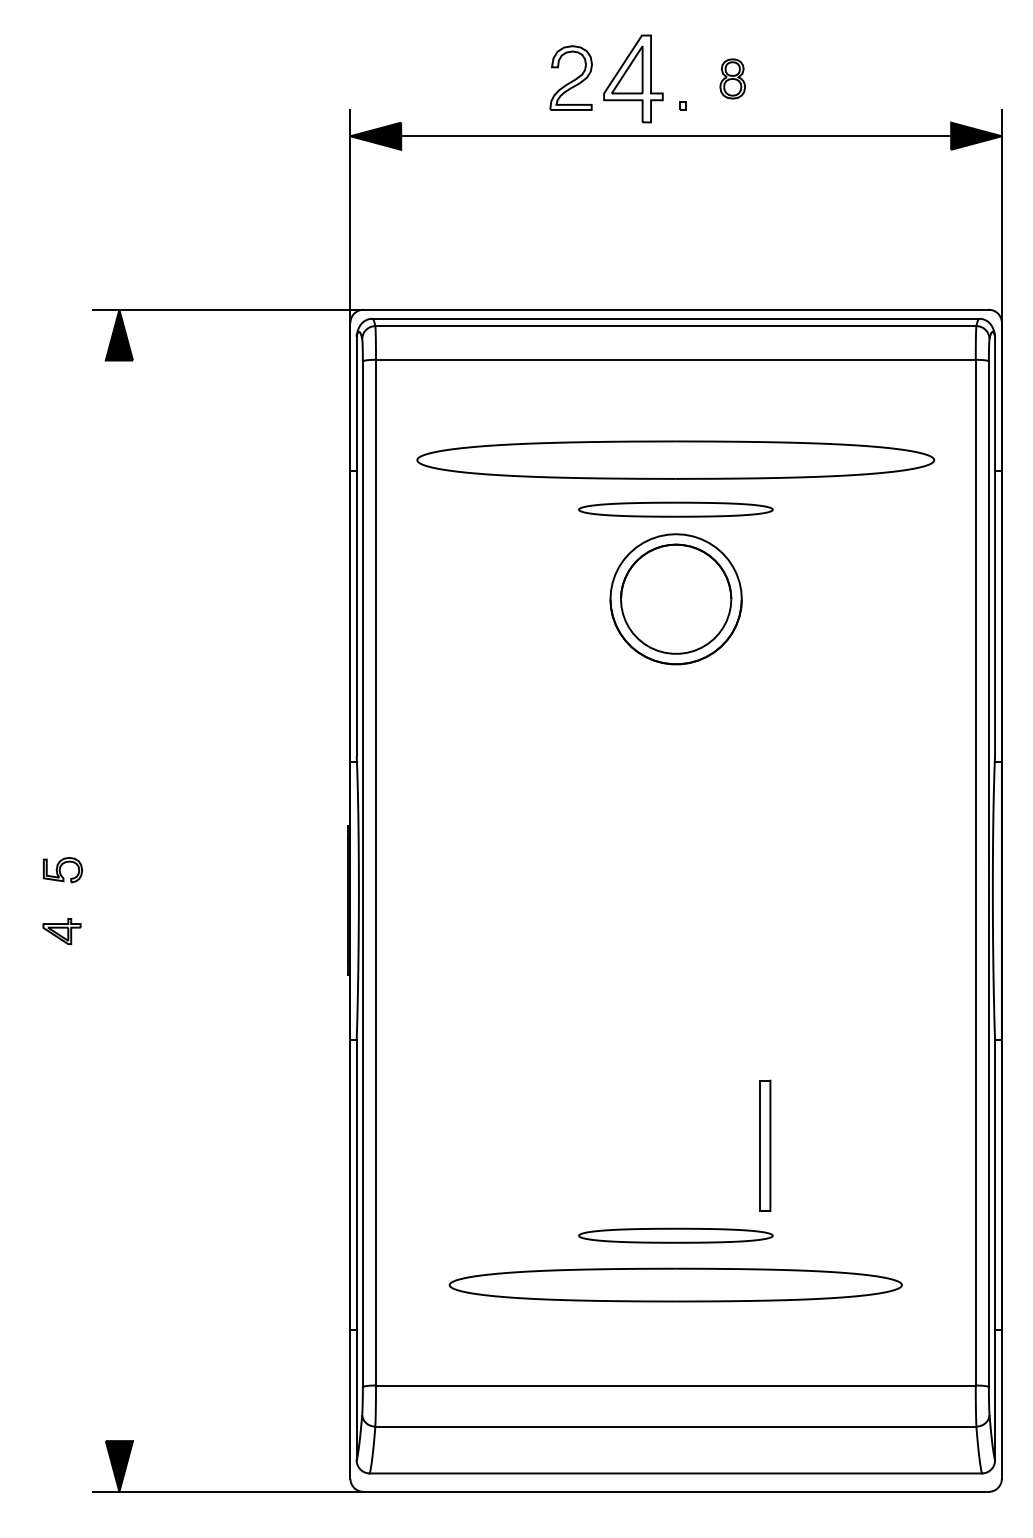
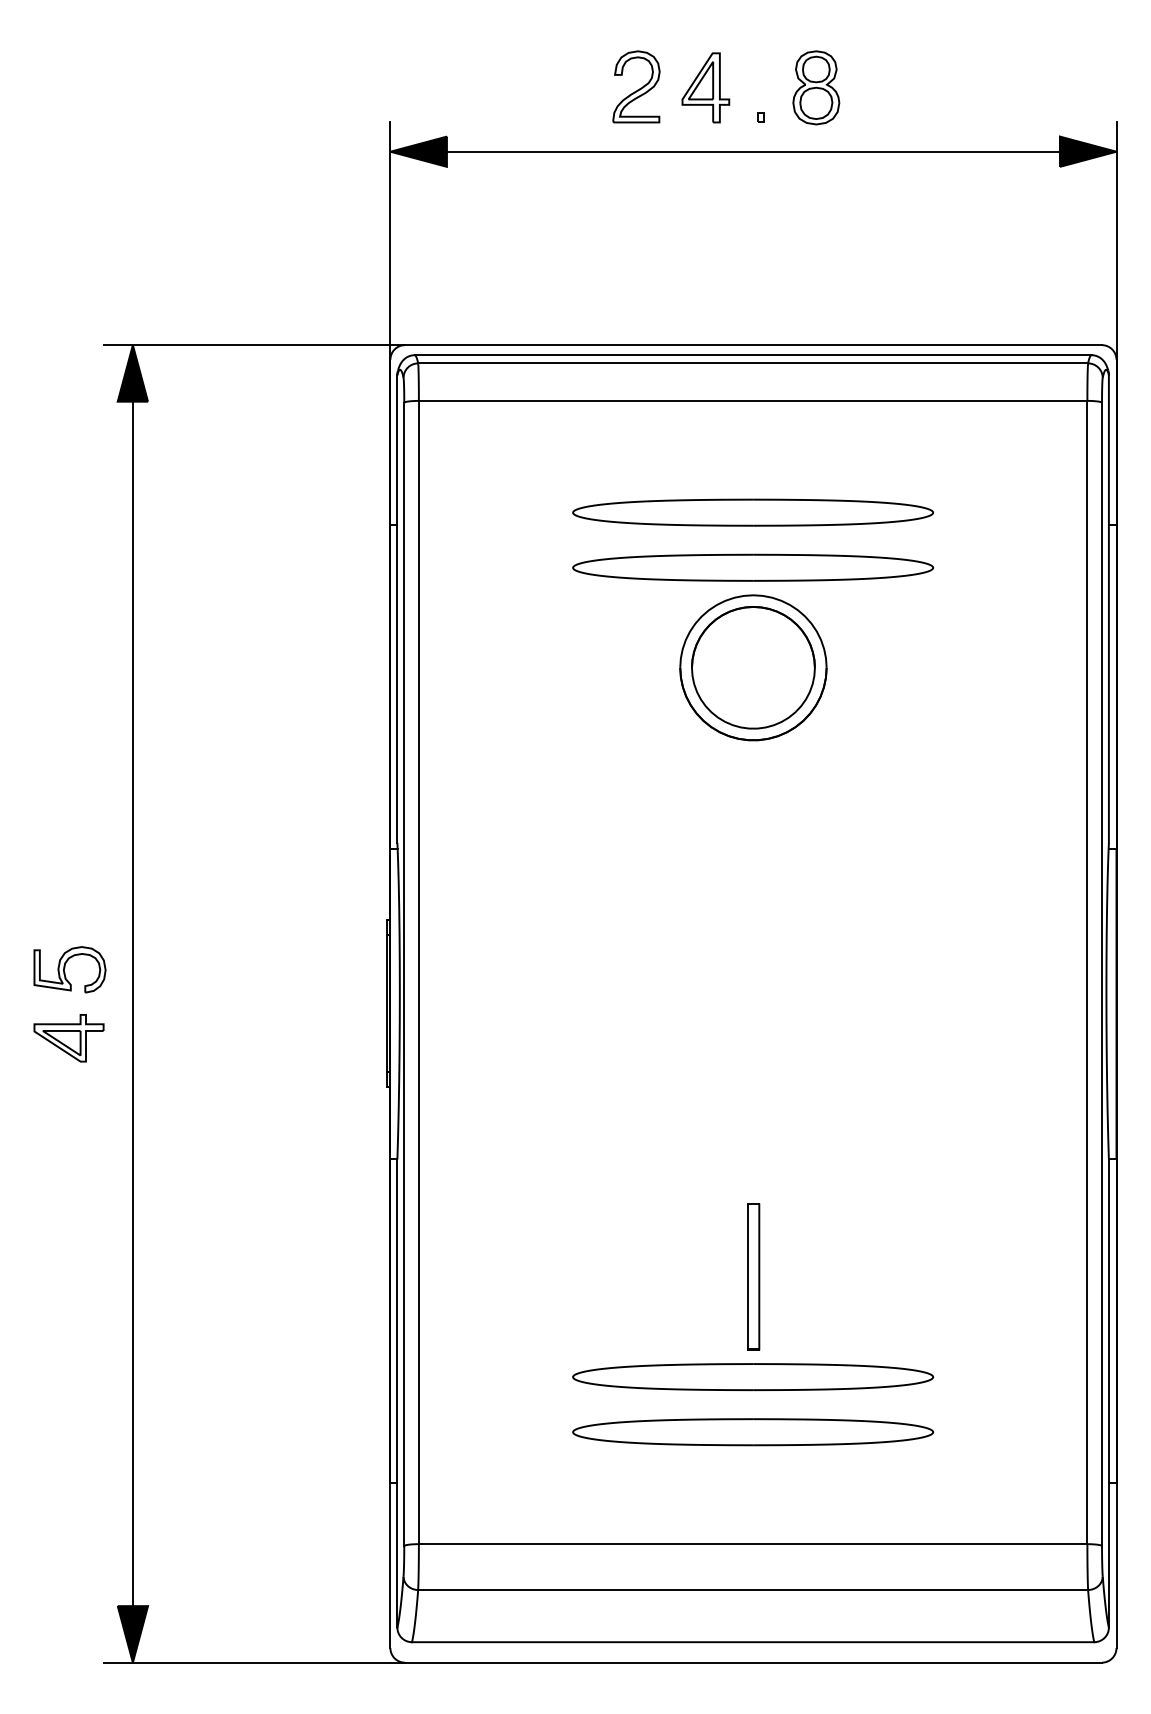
part: (633, 78) -> (705, 87), size x0.71
part: (732, 78) -> (816, 87), size x1.67
part: (675, 459) -> (752, 512), size x0.62
part: (675, 509) -> (752, 567), size x1.67
part: (62, 869) -> (69, 969), size x1.67
line: (119, 900) -> (133, 1003), added
part: (61, 931) -> (68, 1038), size x1.67
part: (765, 1145) -> (753, 1276), moved
part: (675, 1235) -> (752, 1376), size x1.67
part: (675, 1284) -> (752, 1431), size x0.71

